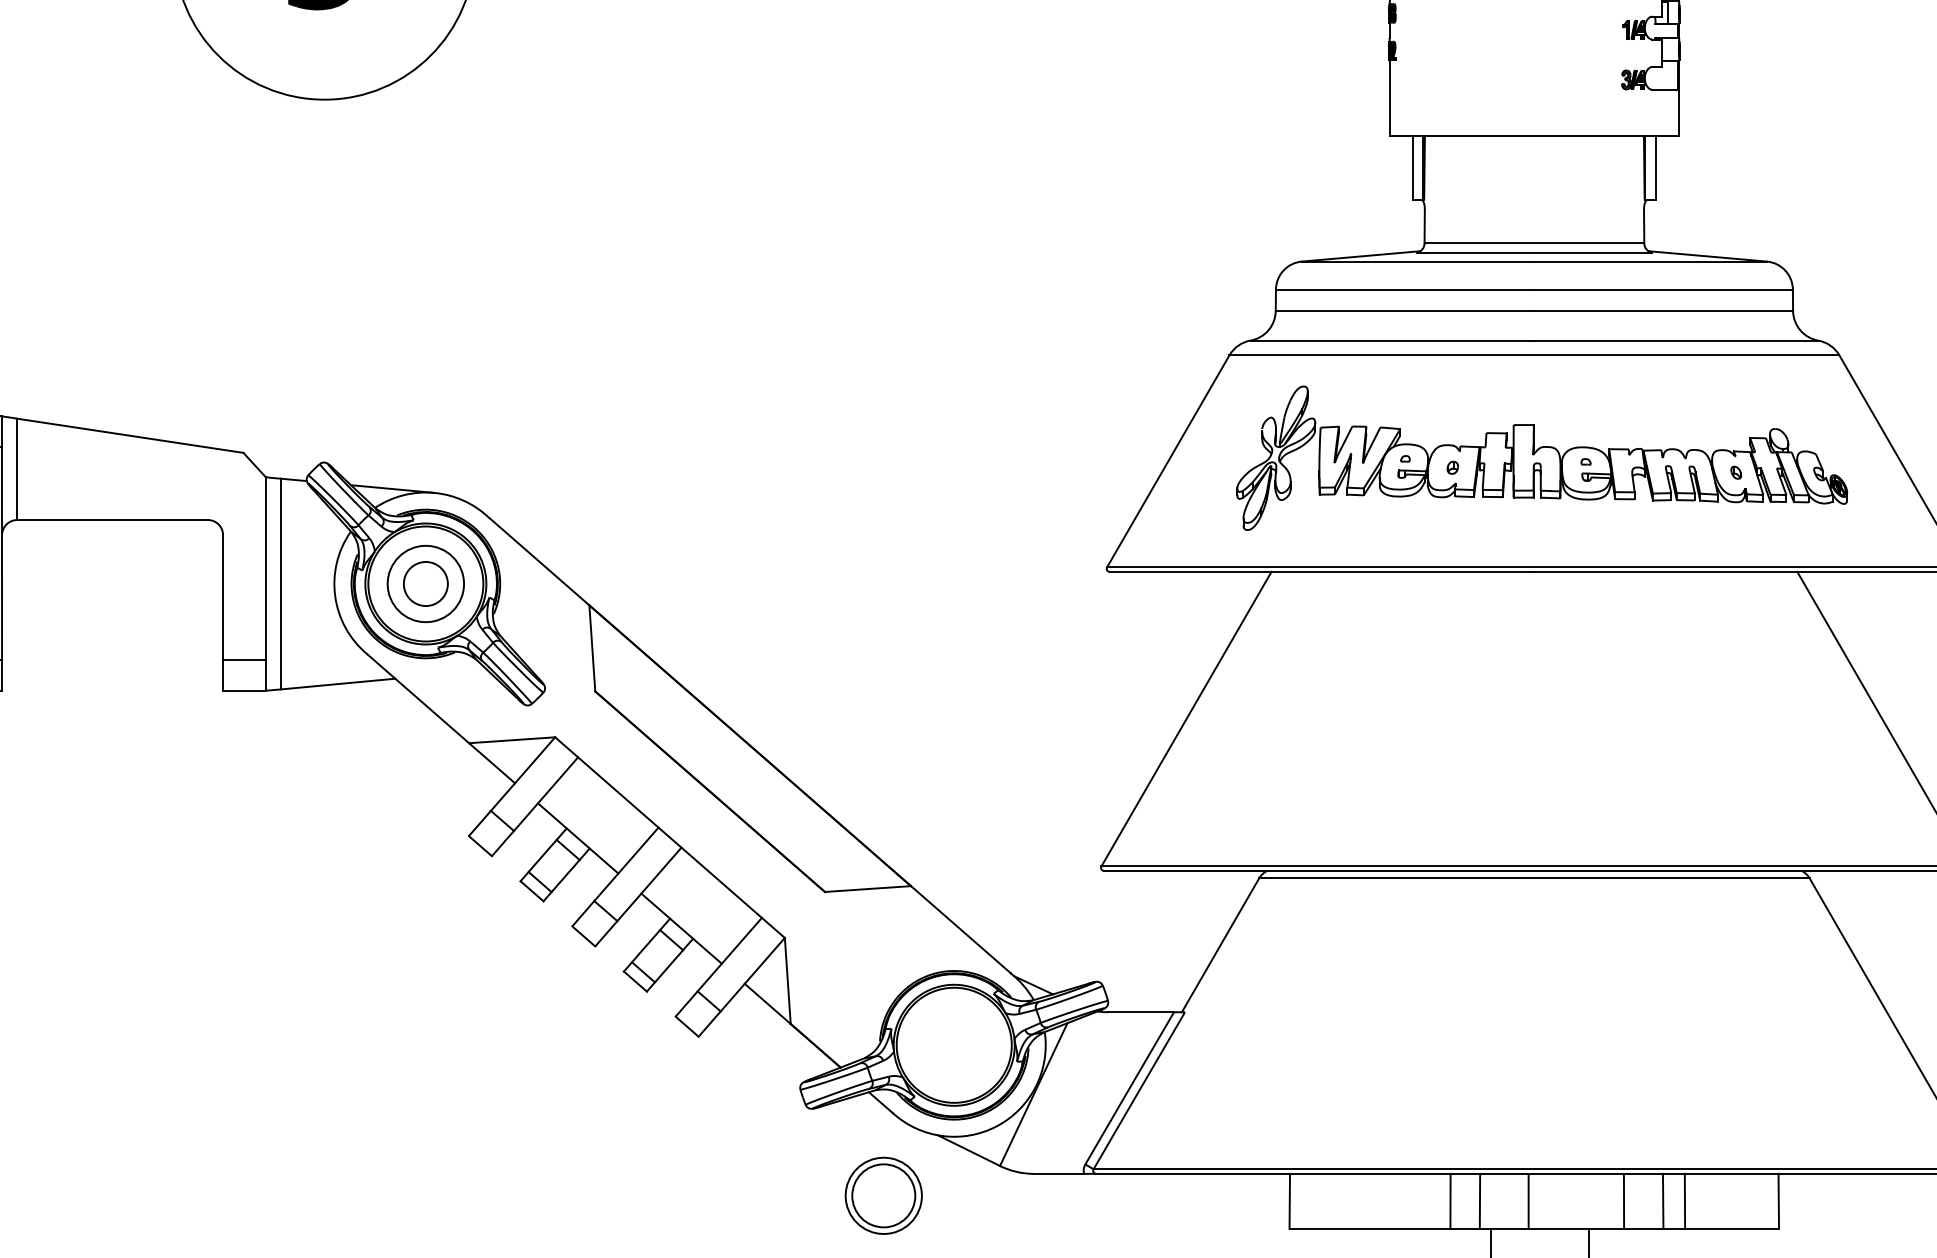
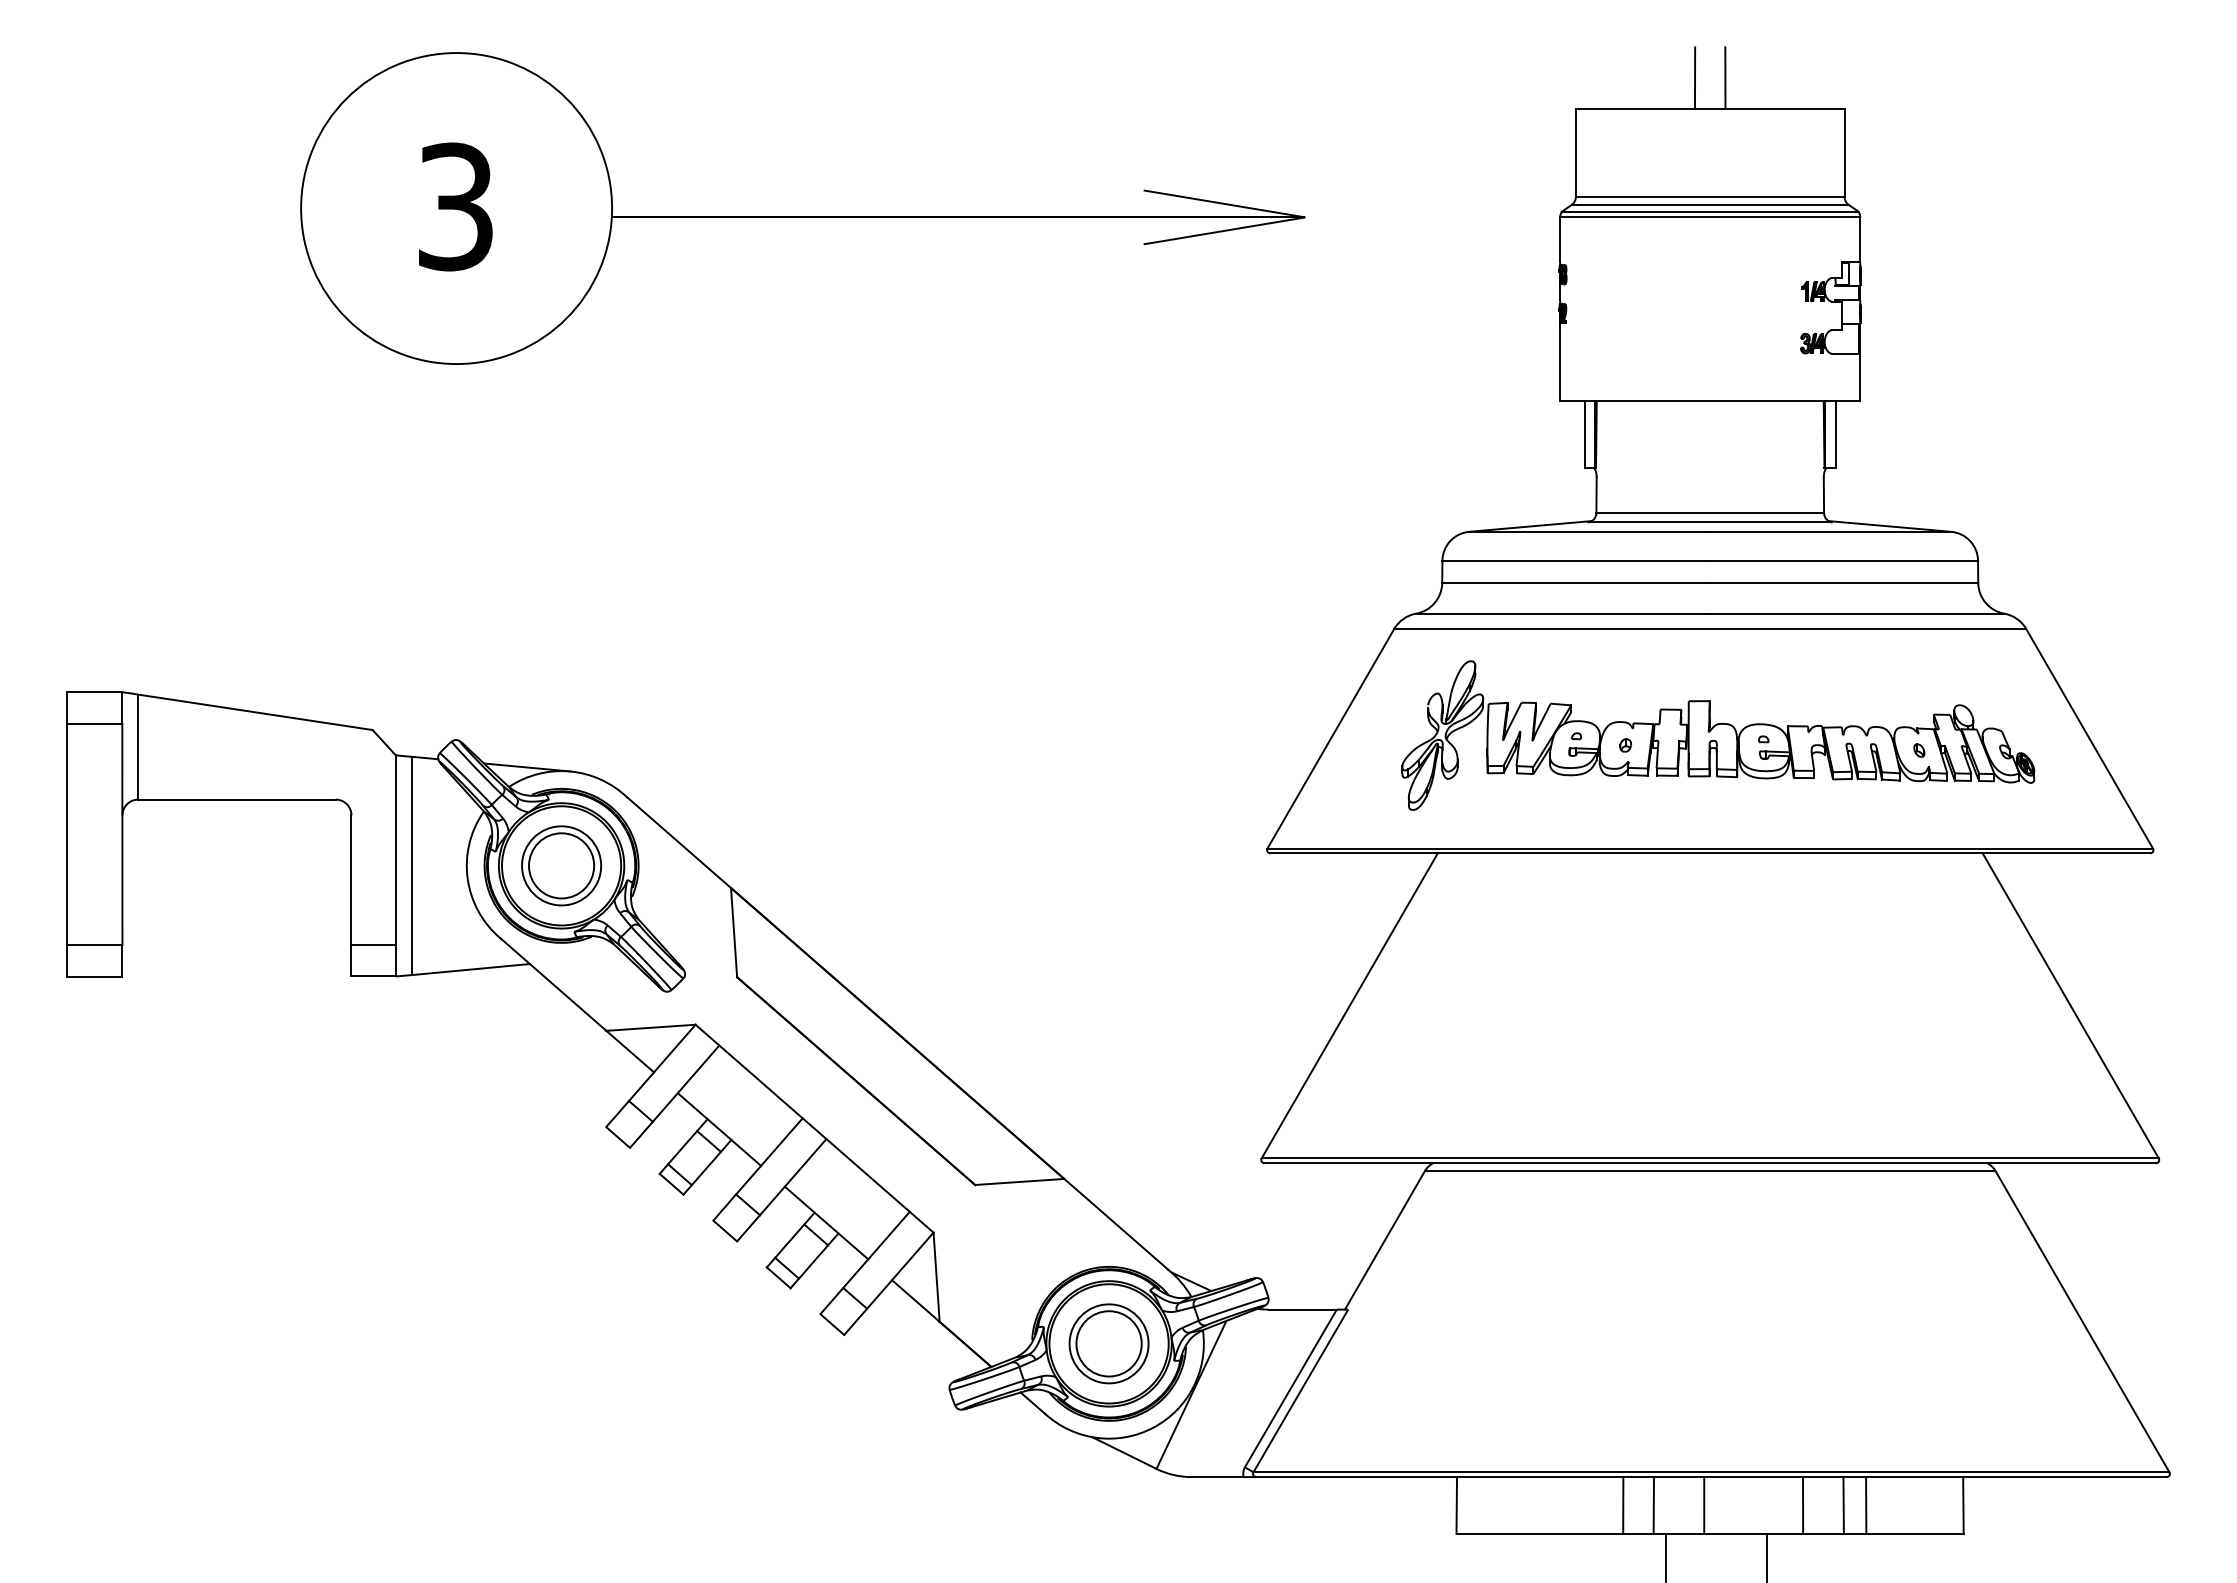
circle: (425, 583) -> (561, 865), size x1.43
part: (883, 1195) -> (1108, 1343), moved

